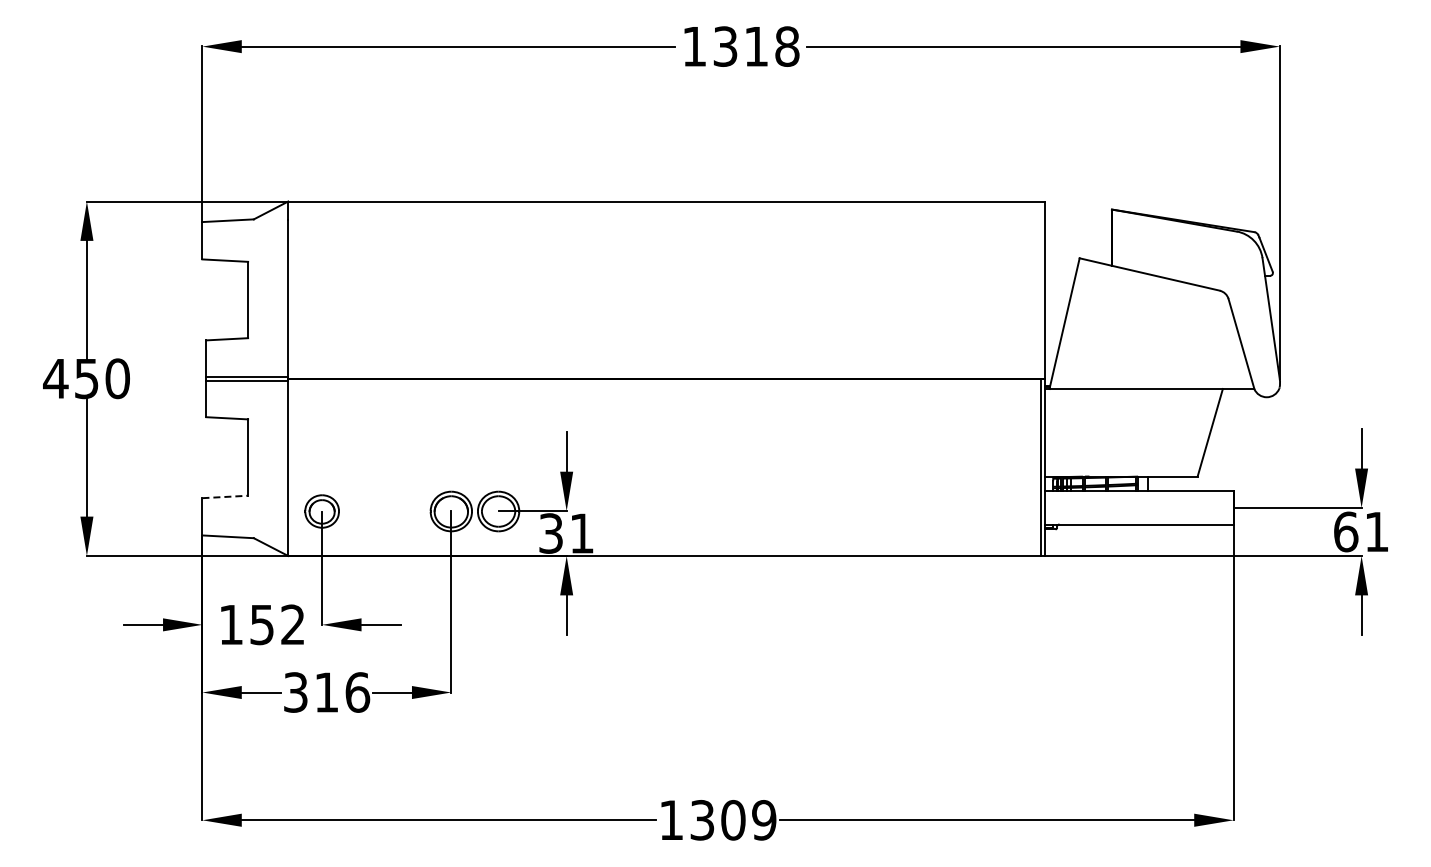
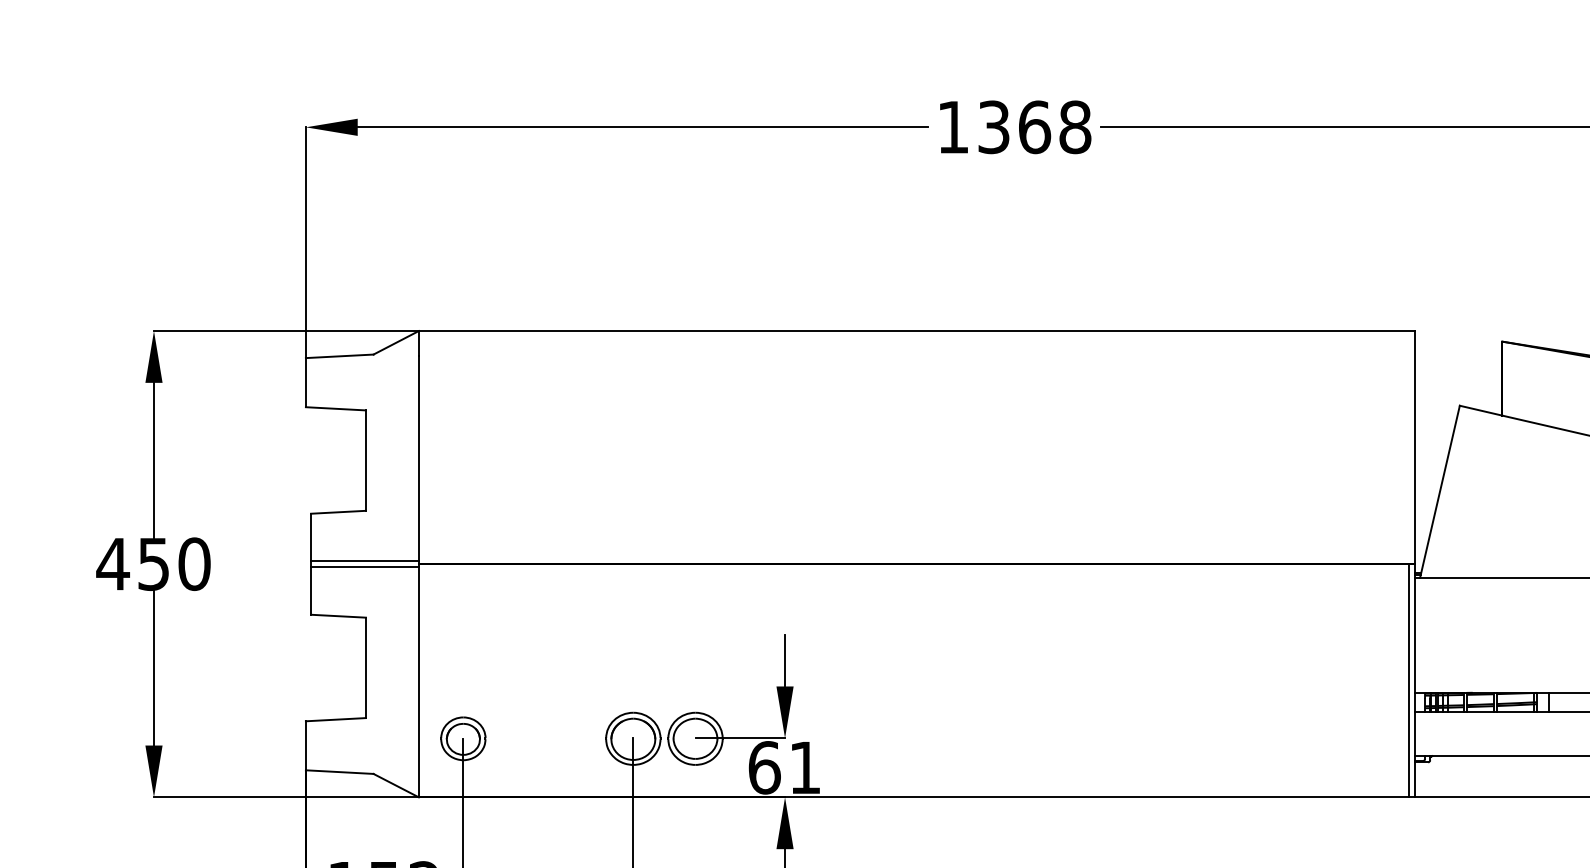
text: (756, 46) -> (1034, 127), 1318 -> 1368
line: (225, 496) -> (336, 719), dashed -> solid
text: (551, 533) -> (765, 767), 31 -> 61

